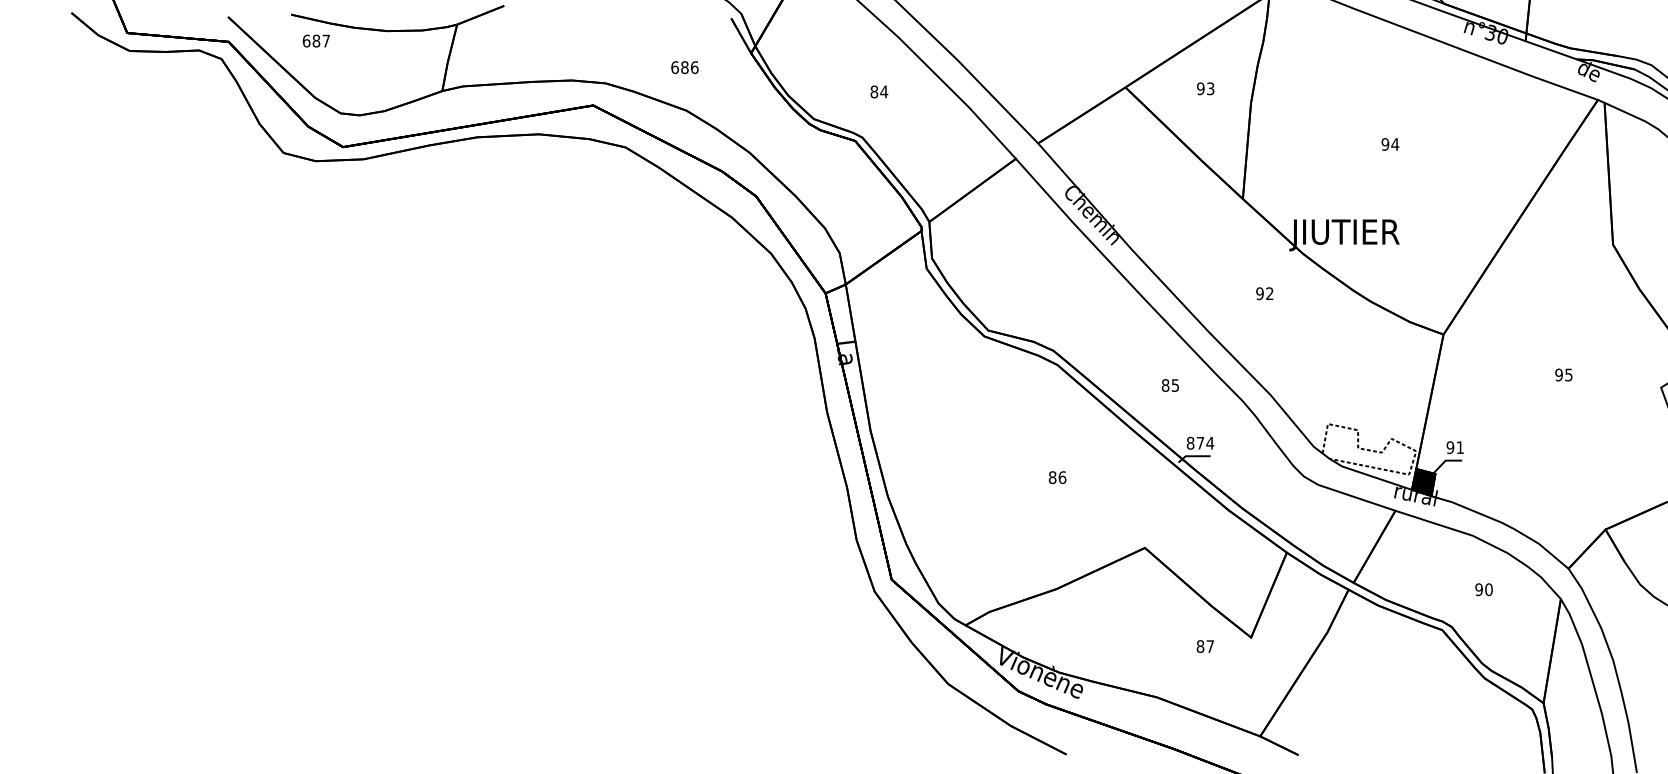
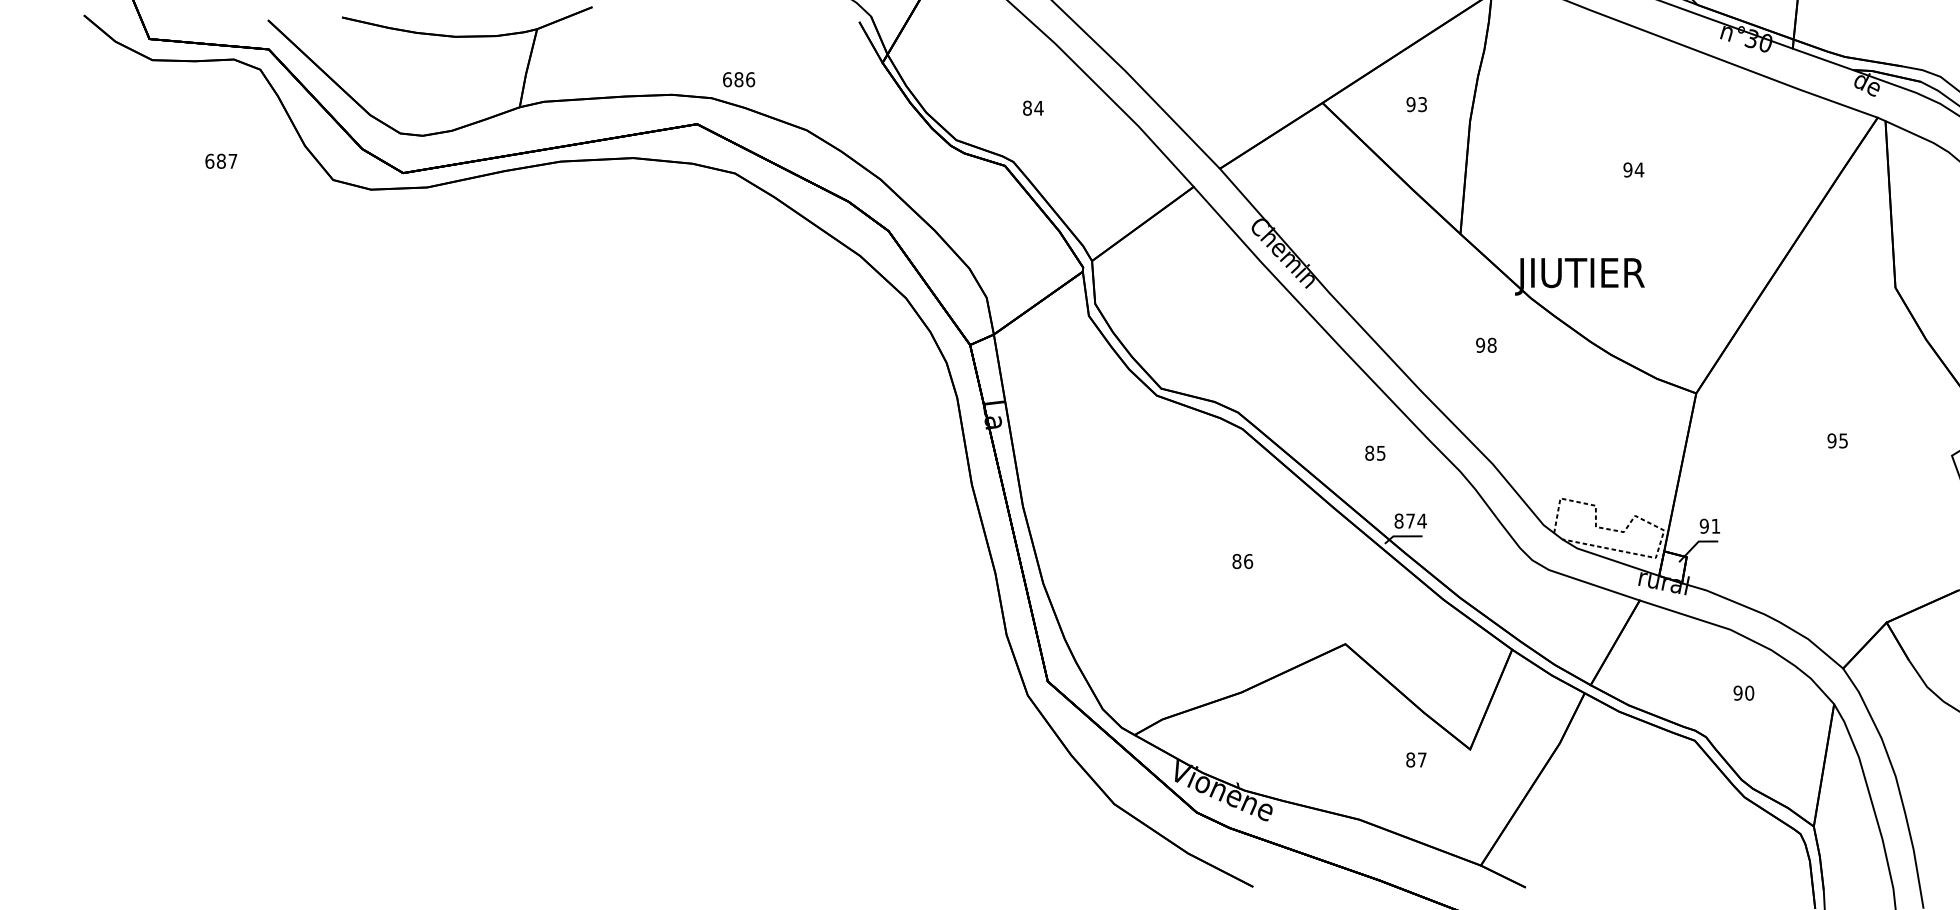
text: (315, 40) -> (220, 160), moved
text: (684, 67) -> (738, 79), moved
text: (1269, 293) -> (1491, 345), 92 -> 98
fill: (1423, 482) -> (1672, 567), removed

